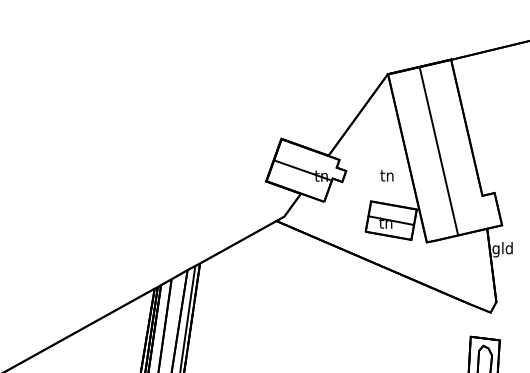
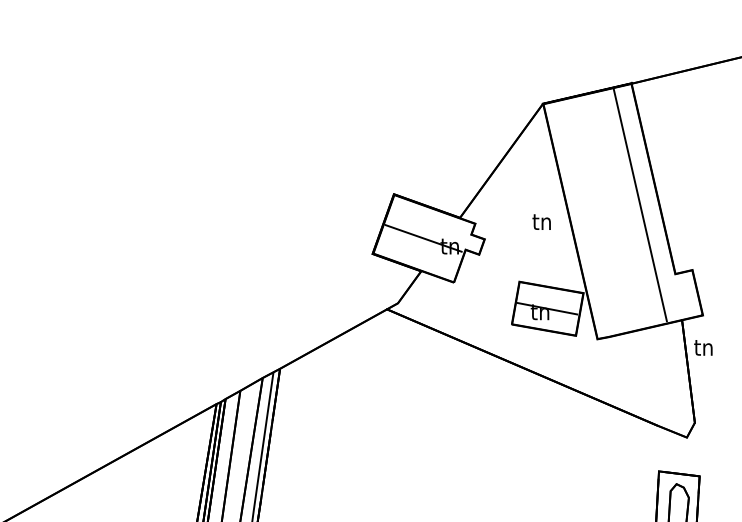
line: (438, 151) -> (639, 205), moved
text: (386, 175) -> (541, 221), moved
text: (502, 249) -> (703, 349), gld -> tn

